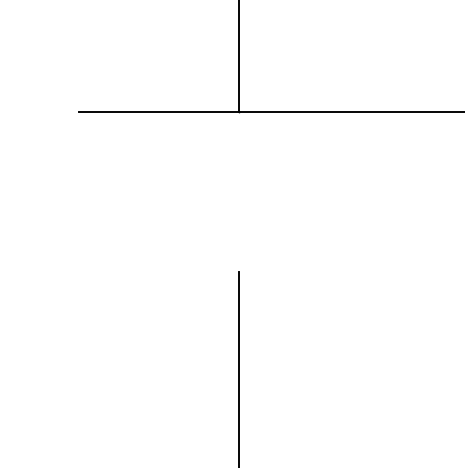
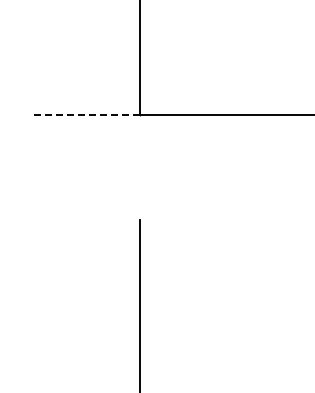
line: (158, 111) -> (86, 114), solid -> dashed

